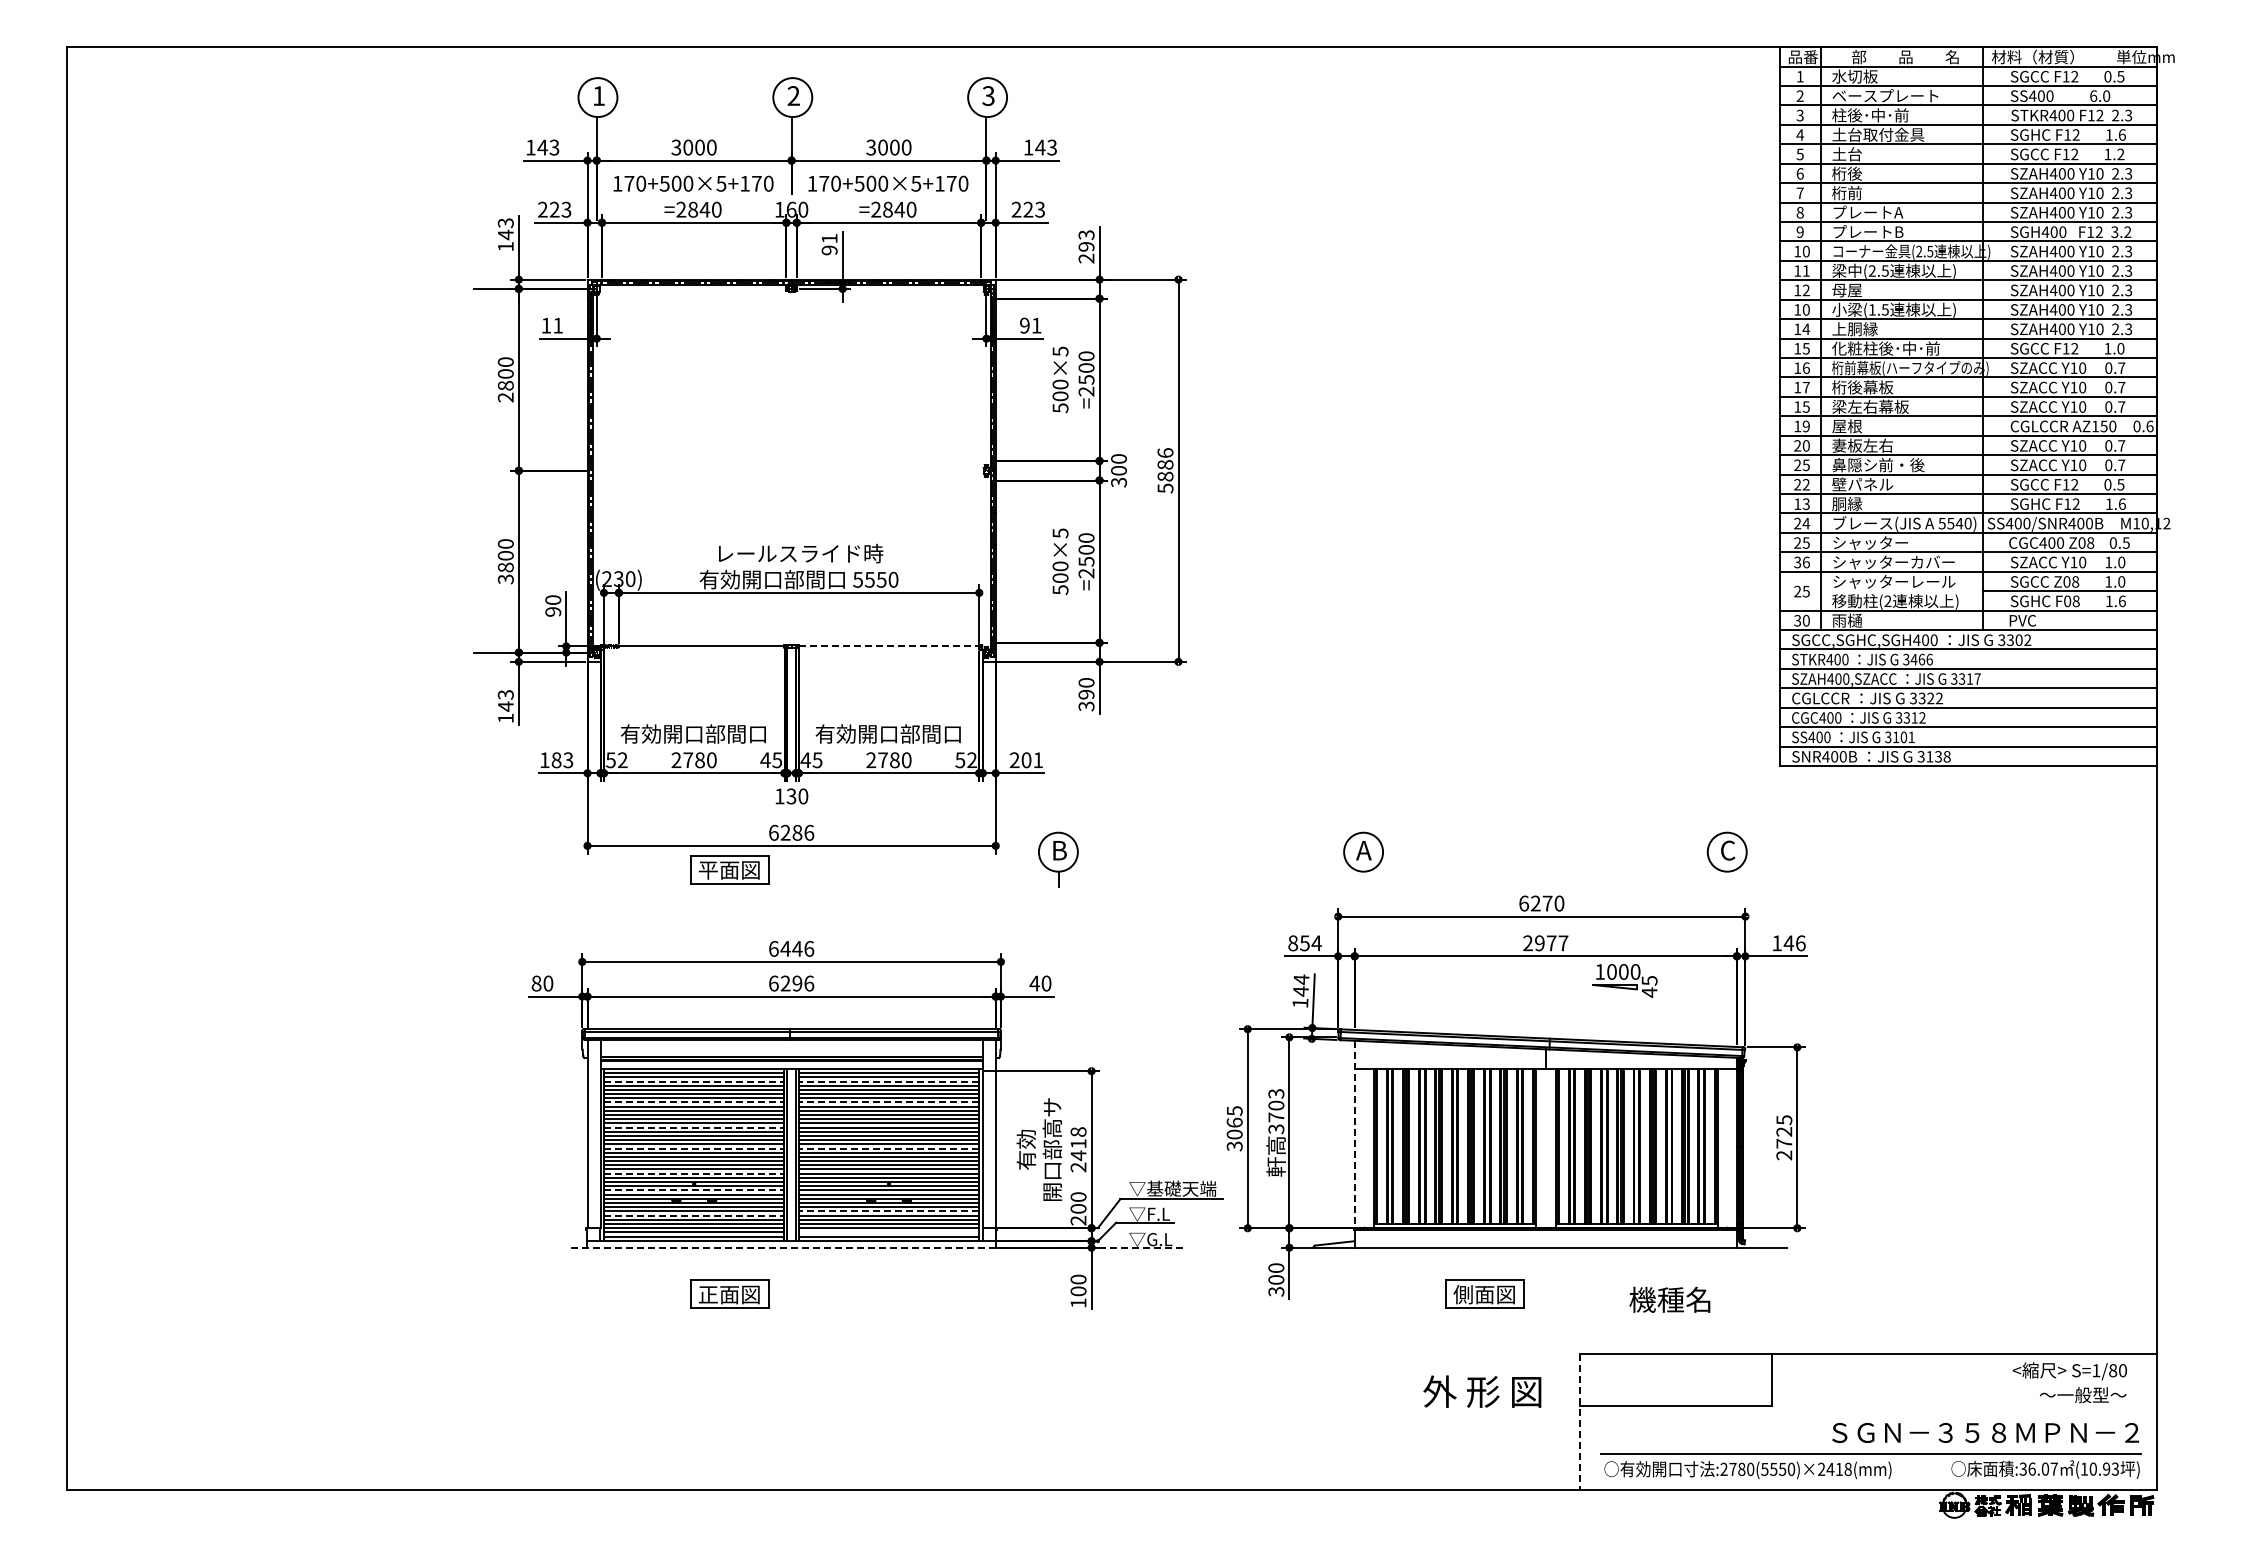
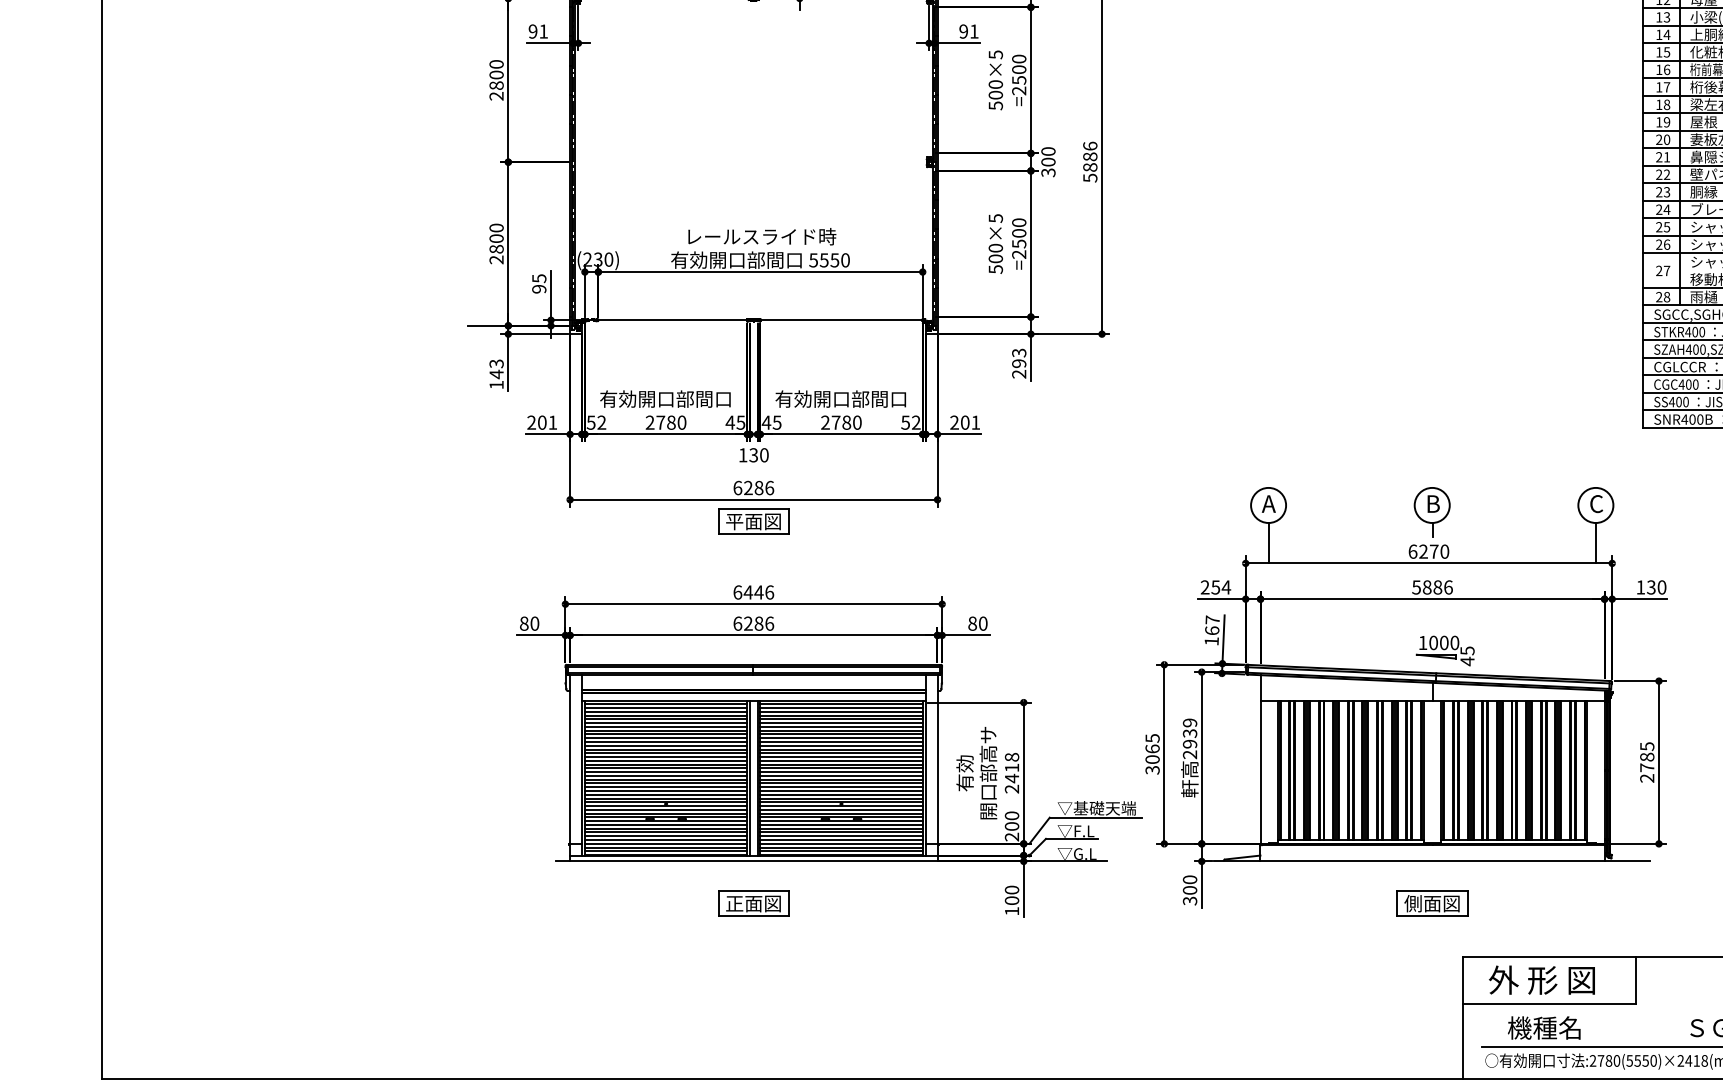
text: (1805, 309) -> (1666, 17), 10 -> 13
text: (546, 325) -> (533, 31), 11 -> 91
text: (1805, 406) -> (1666, 104), 15 -> 18
text: (1805, 465) -> (1666, 157), 25 -> 21
text: (1797, 503) -> (1659, 191), 13 -> 23
text: (1797, 562) -> (1659, 244), 36 -> 26
text: (505, 579) -> (496, 260), 3800 -> 2800
text: (1805, 591) -> (1666, 270), 25 -> 27
text: (553, 600) -> (539, 278), 90 -> 95
text: (1801, 620) -> (1662, 296), 30 -> 28
line: (889, 646) -> (841, 320), dashed -> solid
text: (1086, 694) -> (1019, 363), 390 -> 293
text: (556, 760) -> (542, 422), 183 -> 201
part: (1058, 859) -> (1432, 512), moved
part: (729, 869) -> (753, 521), moved
line: (1364, 893) -> (1269, 542), added
line: (1727, 893) -> (1596, 542), added
text: (1293, 943) -> (1205, 587), 854 -> 254
text: (1545, 943) -> (1432, 587), 2977 -> 5886
text: (1794, 943) -> (1656, 587), 146 -> 130
part: (1624, 980) -> (1444, 650), moved
text: (797, 983) -> (759, 623), 6296 -> 6286
text: (1034, 983) -> (972, 623), 40 -> 80
text: (1301, 985) -> (1212, 625), 144 -> 167
line: (694, 1081) -> (666, 711), dashed -> solid
line: (888, 1081) -> (840, 711), dashed -> solid
line: (694, 1102) -> (666, 730), dashed -> solid
line: (888, 1102) -> (840, 730), dashed -> solid
text: (1276, 1111) -> (1190, 738), 3703 -> 2939
line: (694, 1127) -> (666, 753), dashed -> solid
text: (1784, 1131) -> (1647, 756), 2725 -> 2785
line: (1354, 1134) -> (1260, 759), dashed -> solid
line: (694, 1148) -> (666, 772), dashed -> solid
line: (888, 1148) -> (840, 772), dashed -> solid
line: (694, 1173) -> (666, 794), dashed -> solid
line: (694, 1190) -> (666, 809), dashed -> solid
line: (888, 1211) -> (840, 828), dashed -> solid
line: (694, 1215) -> (666, 832), dashed -> solid
line: (888, 1232) -> (840, 847), added
line: (878, 1247) -> (831, 861), dashed -> solid
part: (729, 1293) -> (753, 902), moved
part: (1484, 1293) -> (1432, 902), moved
text: (1669, 1299) -> (1543, 1027), moved
text: (1482, 1391) -> (1542, 980), moved
line: (1580, 1421) -> (1463, 1017), dashed -> solid

